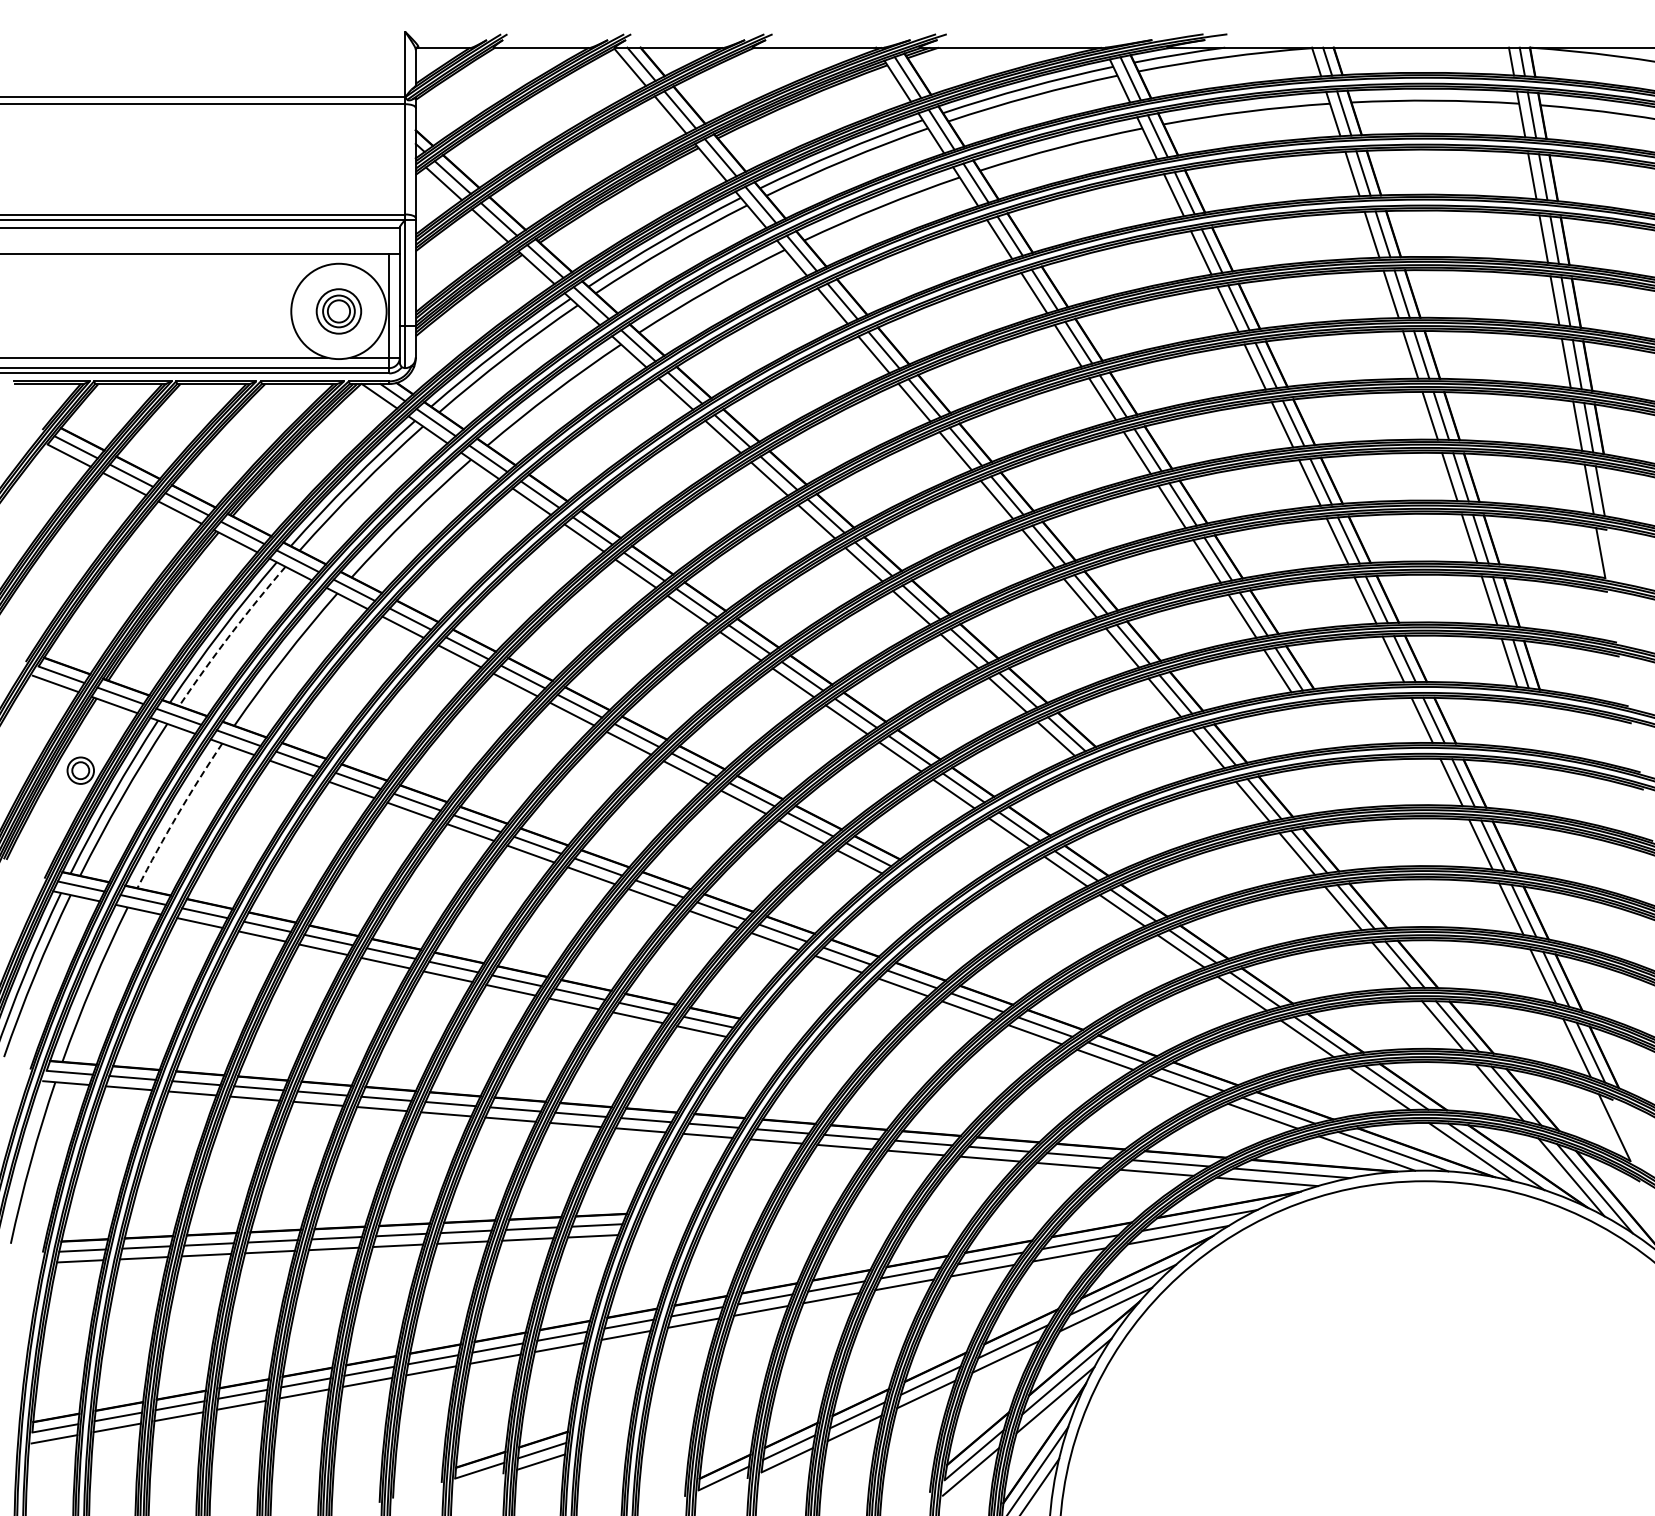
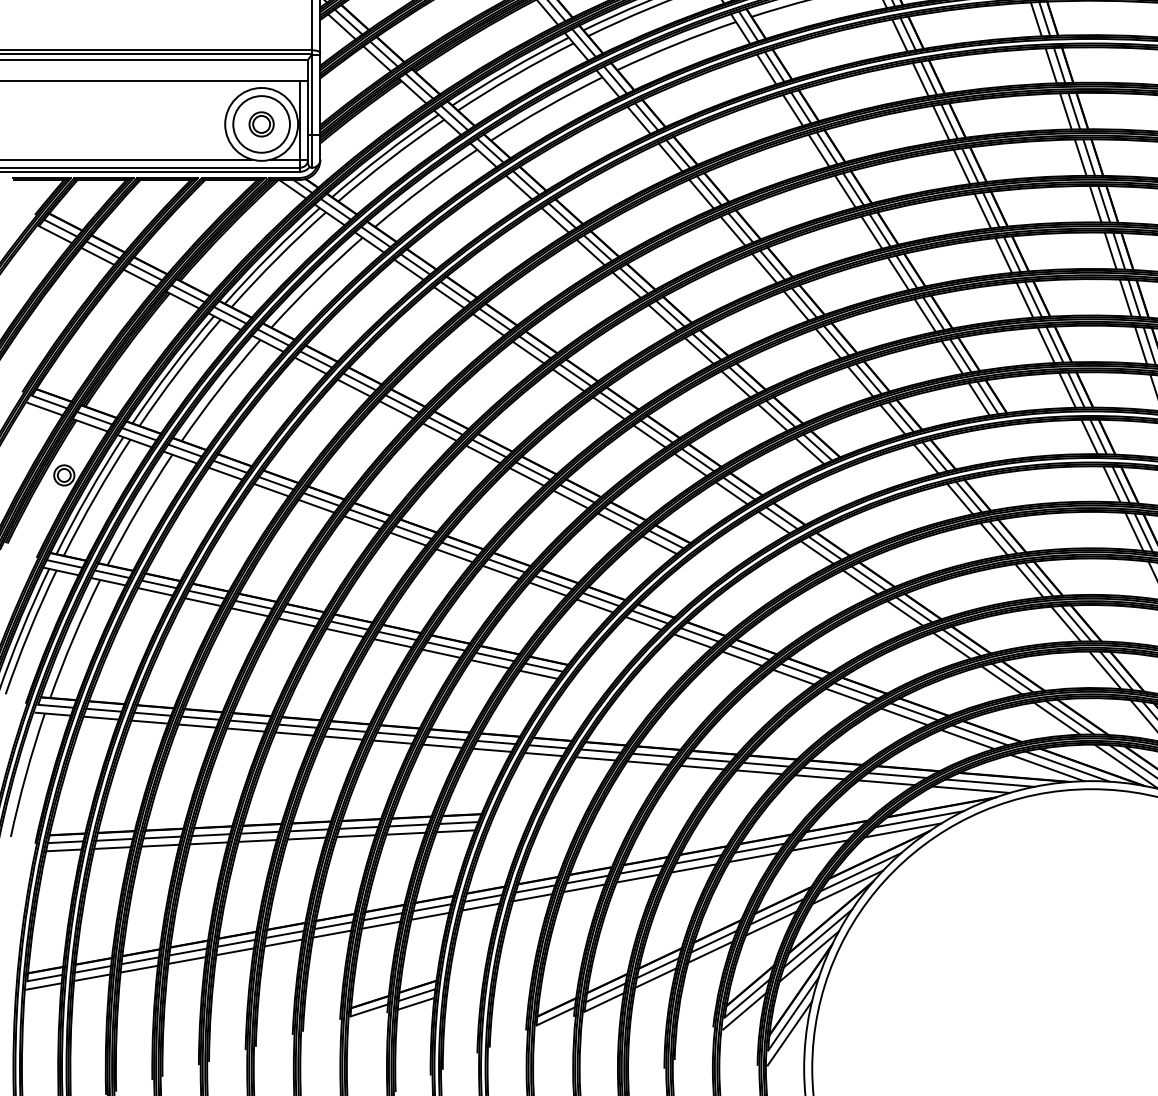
circle: (338, 311) -> (261, 124), size x1.67
arc: (230, 634) -> (178, 371), dashed -> solid
arc: (177, 814) -> (138, 508), dashed -> solid

